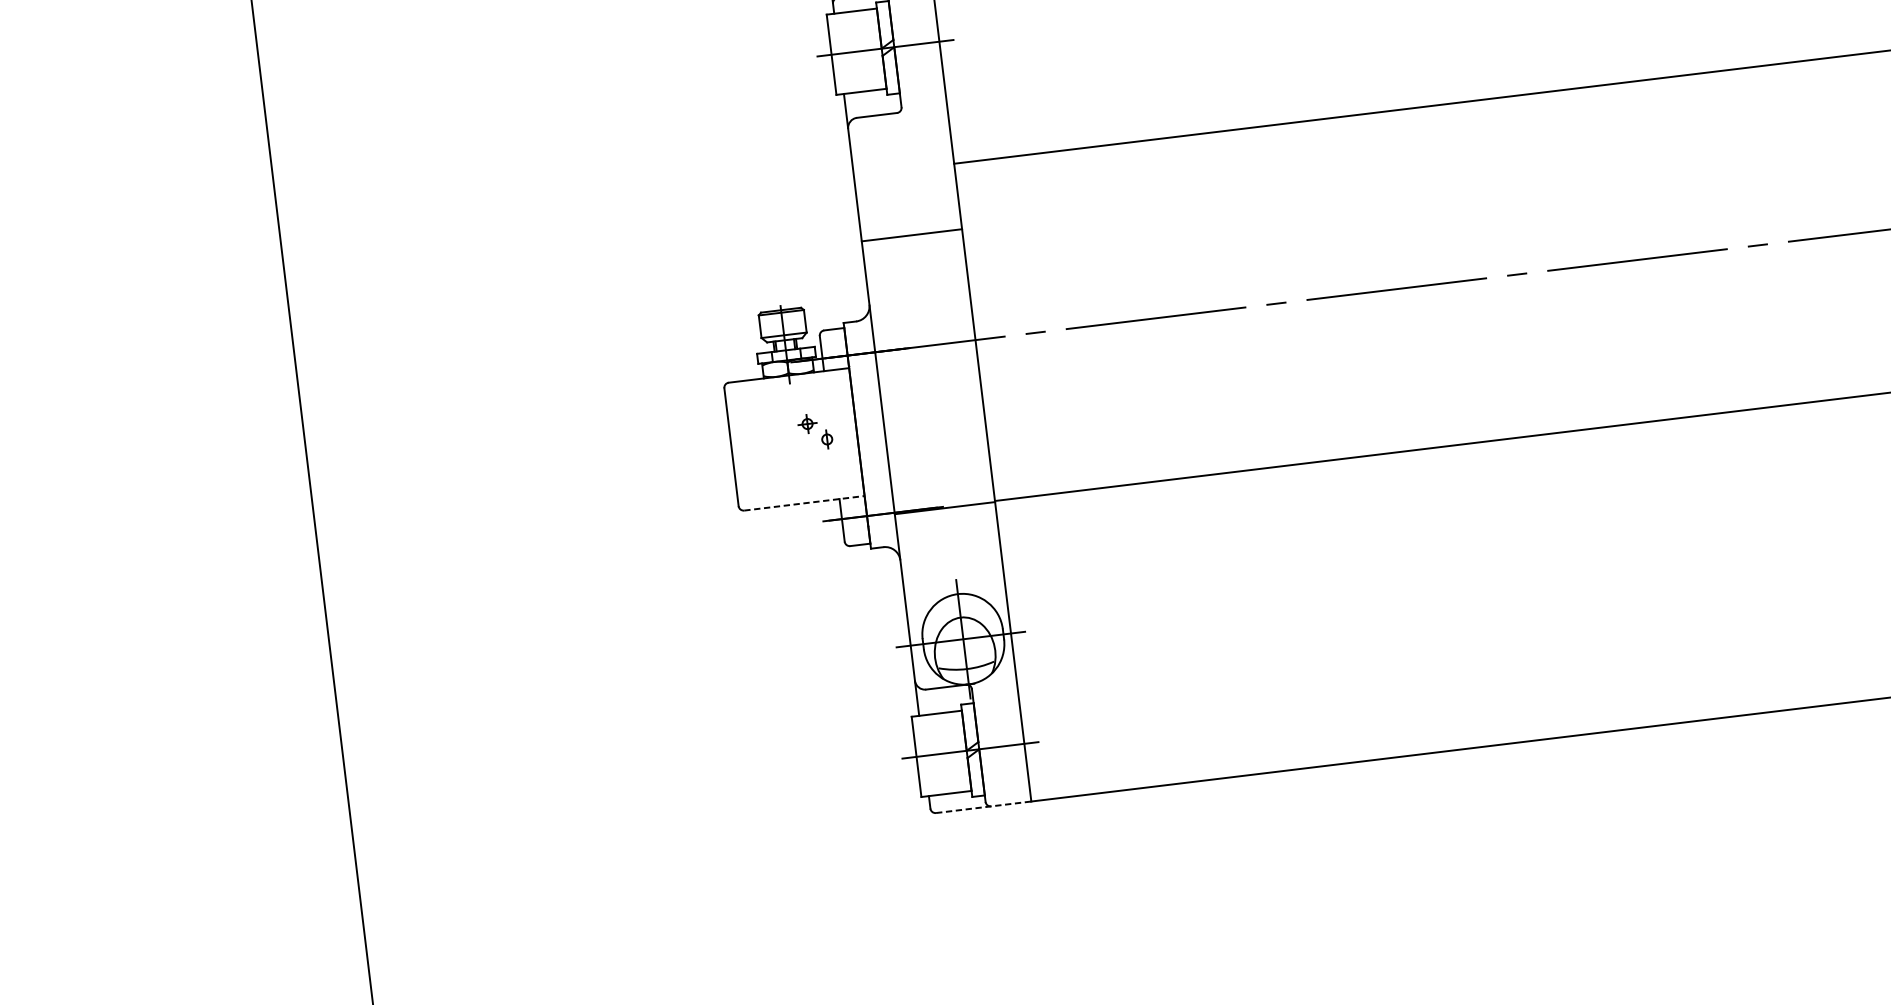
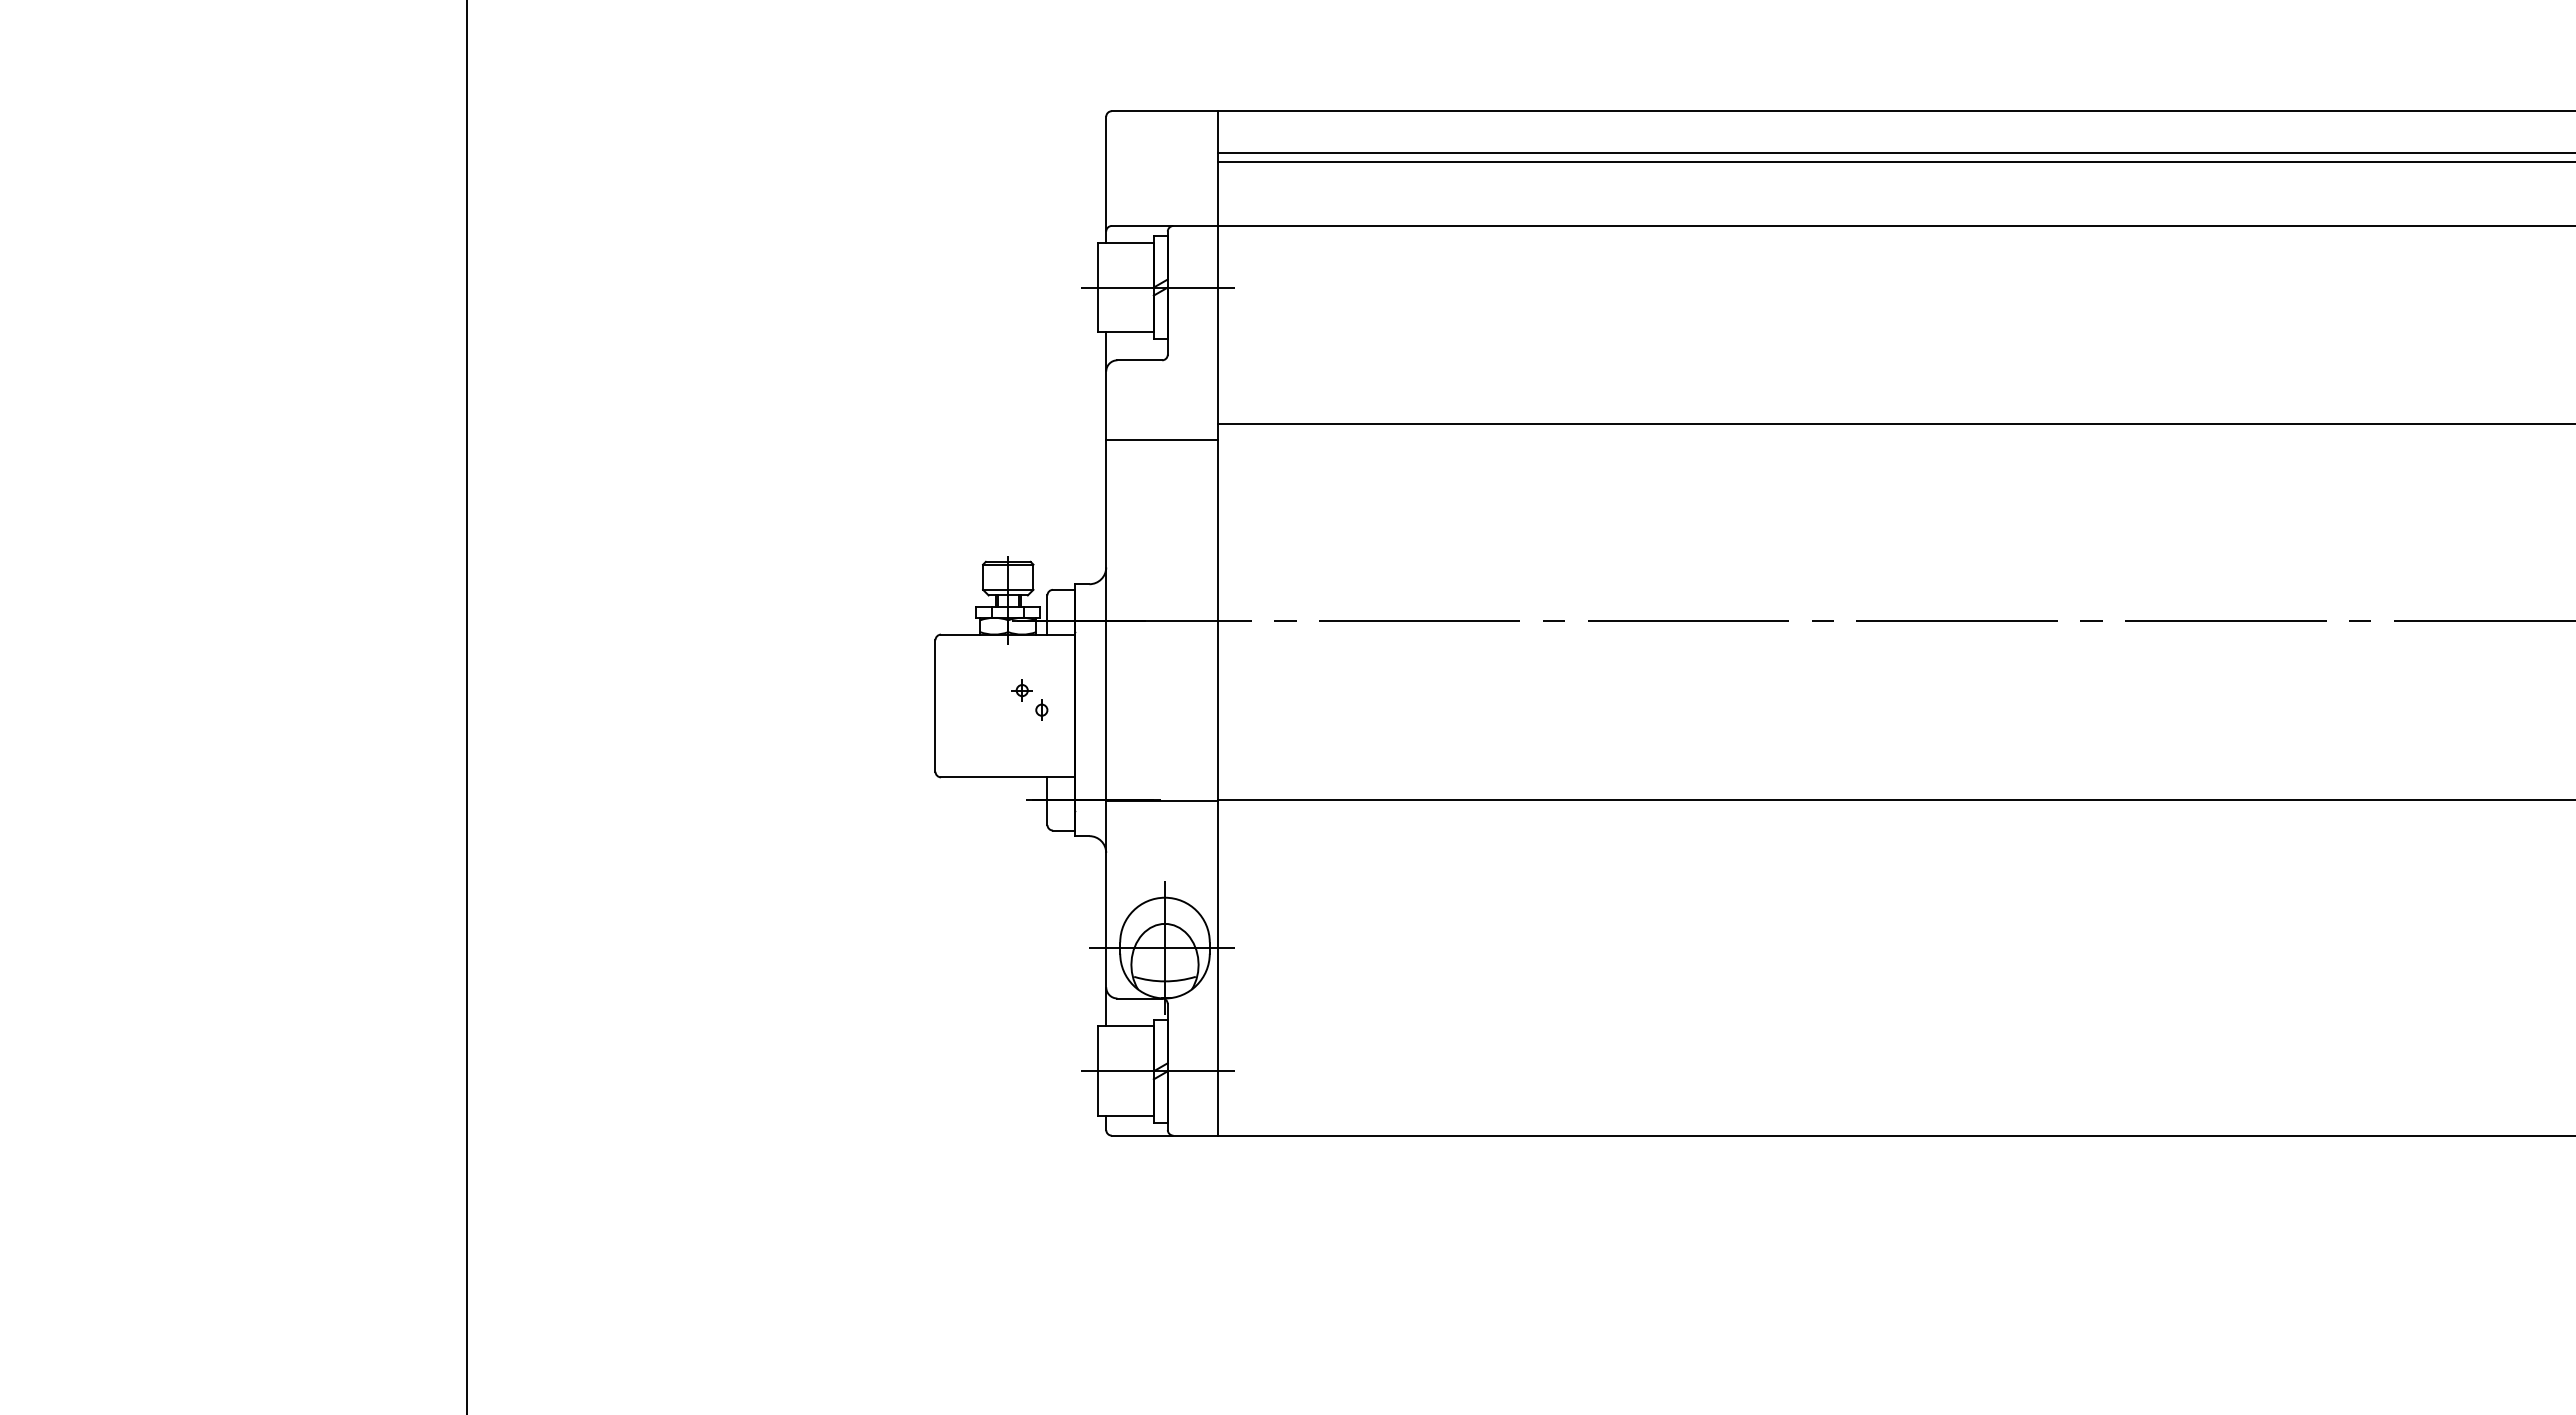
line: (912, 234) -> (1162, 439), moved
line: (804, 503) -> (1008, 777), dashed -> solid
line: (984, 807) -> (1165, 1135), dashed -> solid

